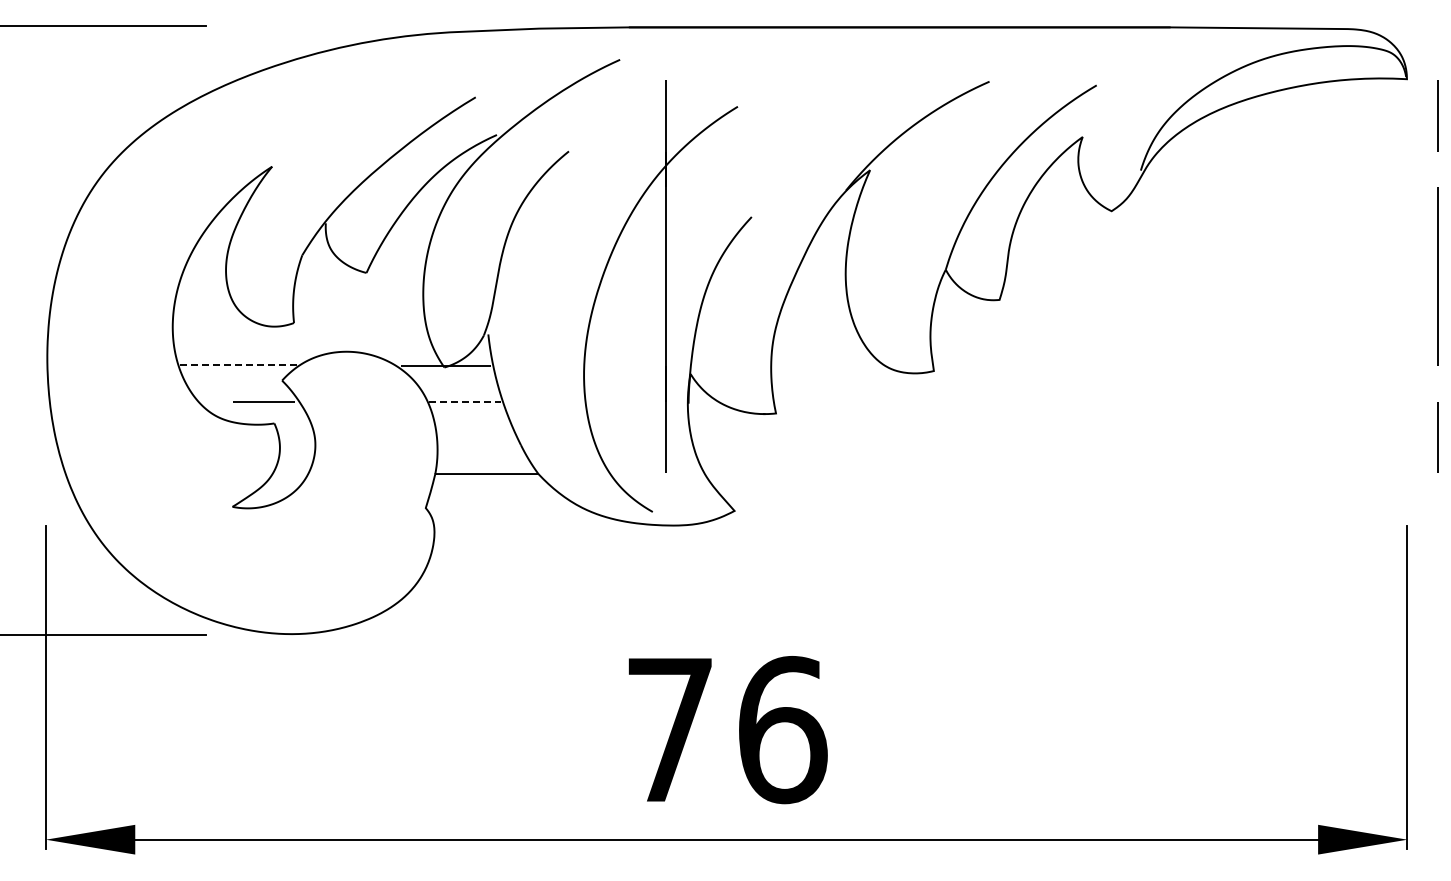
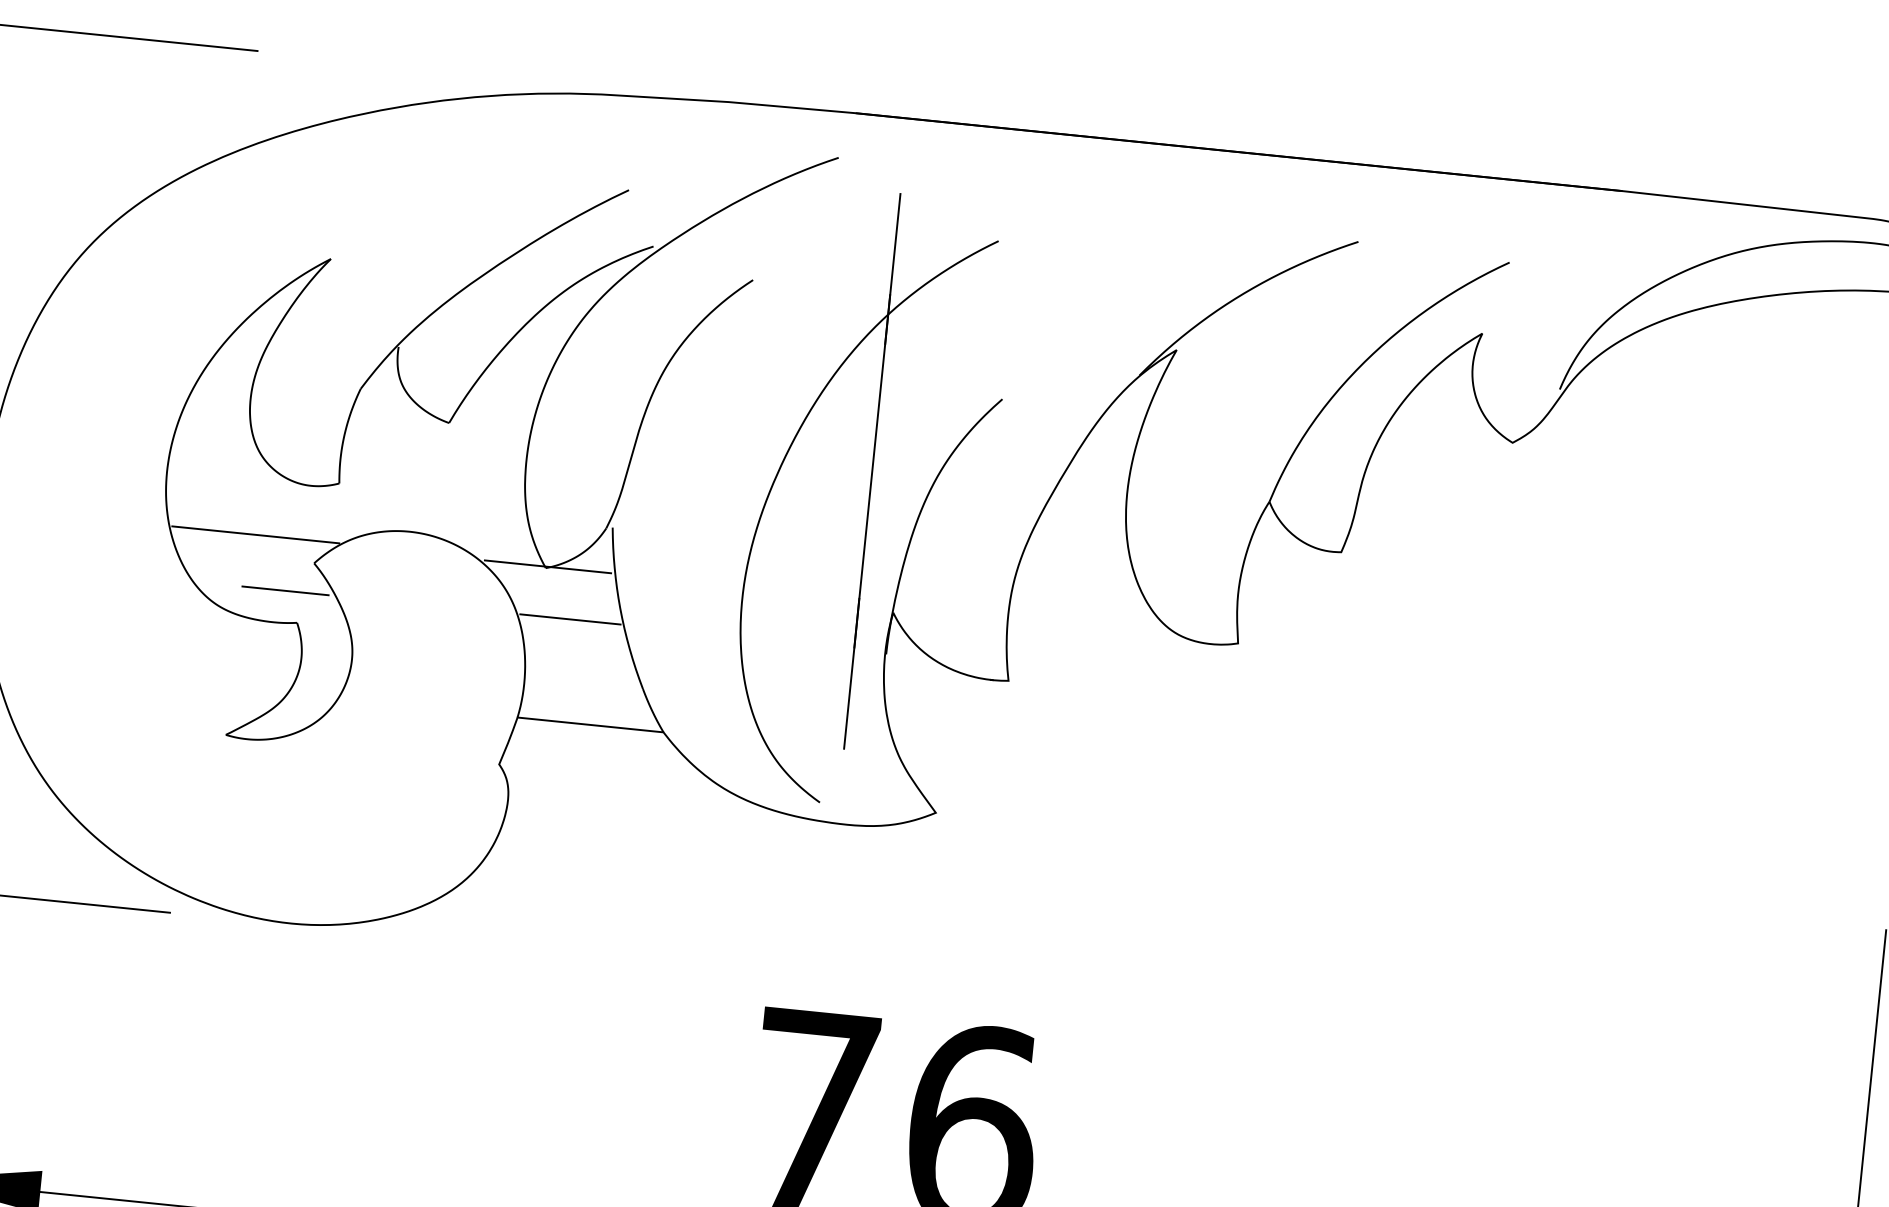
line: (239, 364) -> (256, 534), dashed -> solid
line: (465, 401) -> (570, 619), dashed -> solid

